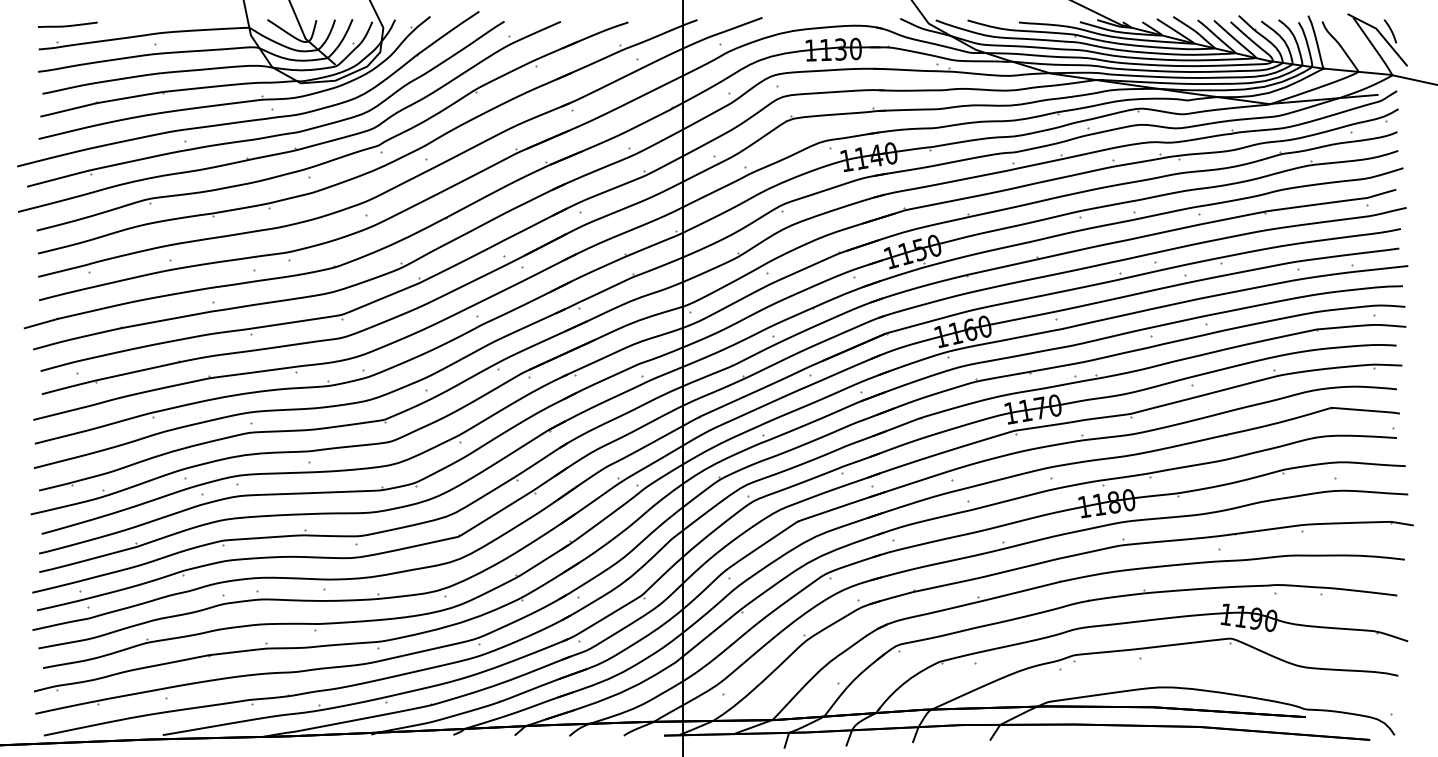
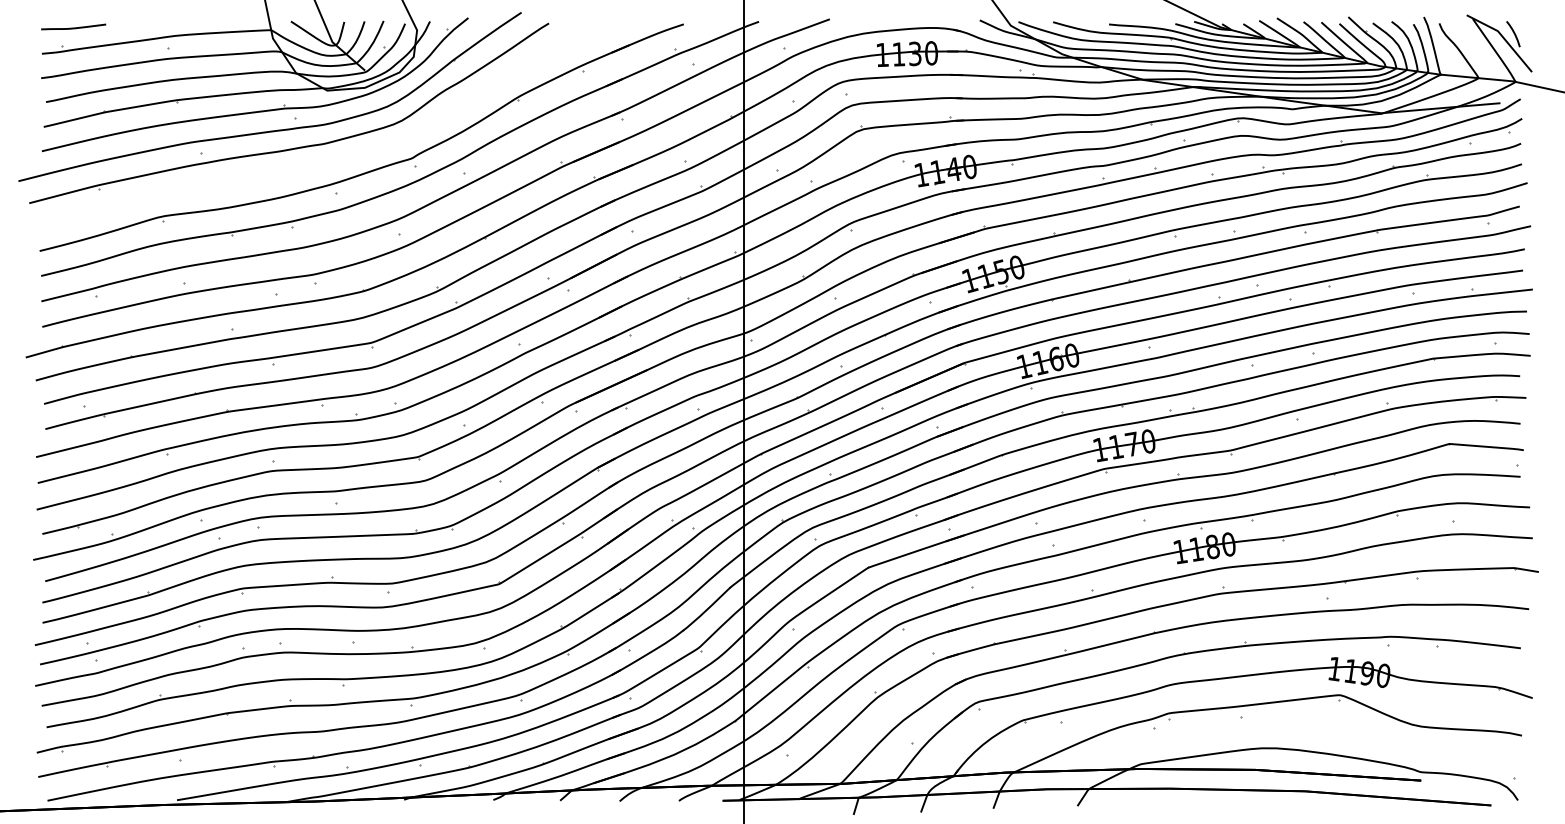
part: (295, 147) -> (321, 160), removed

